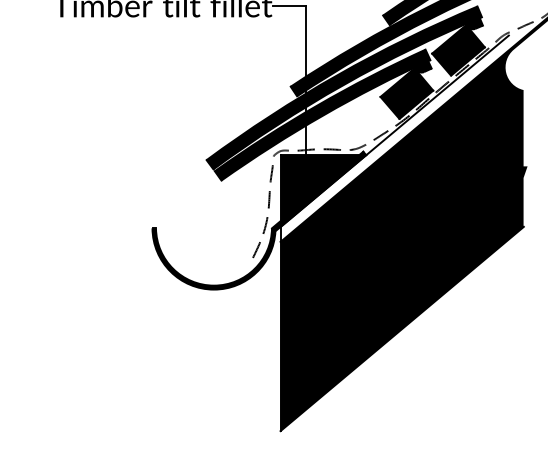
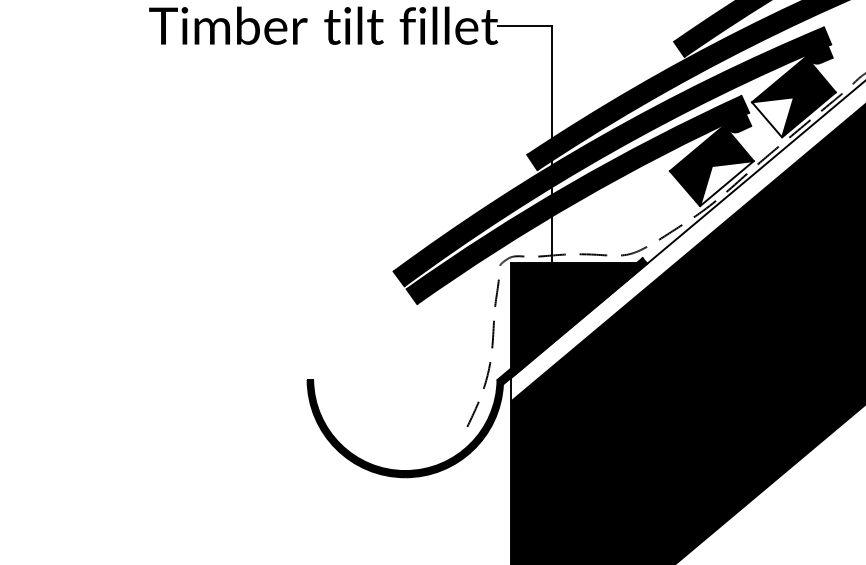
fill: (445, 62) -> (773, 116), removed
fill: (416, 104) -> (727, 183), removed

